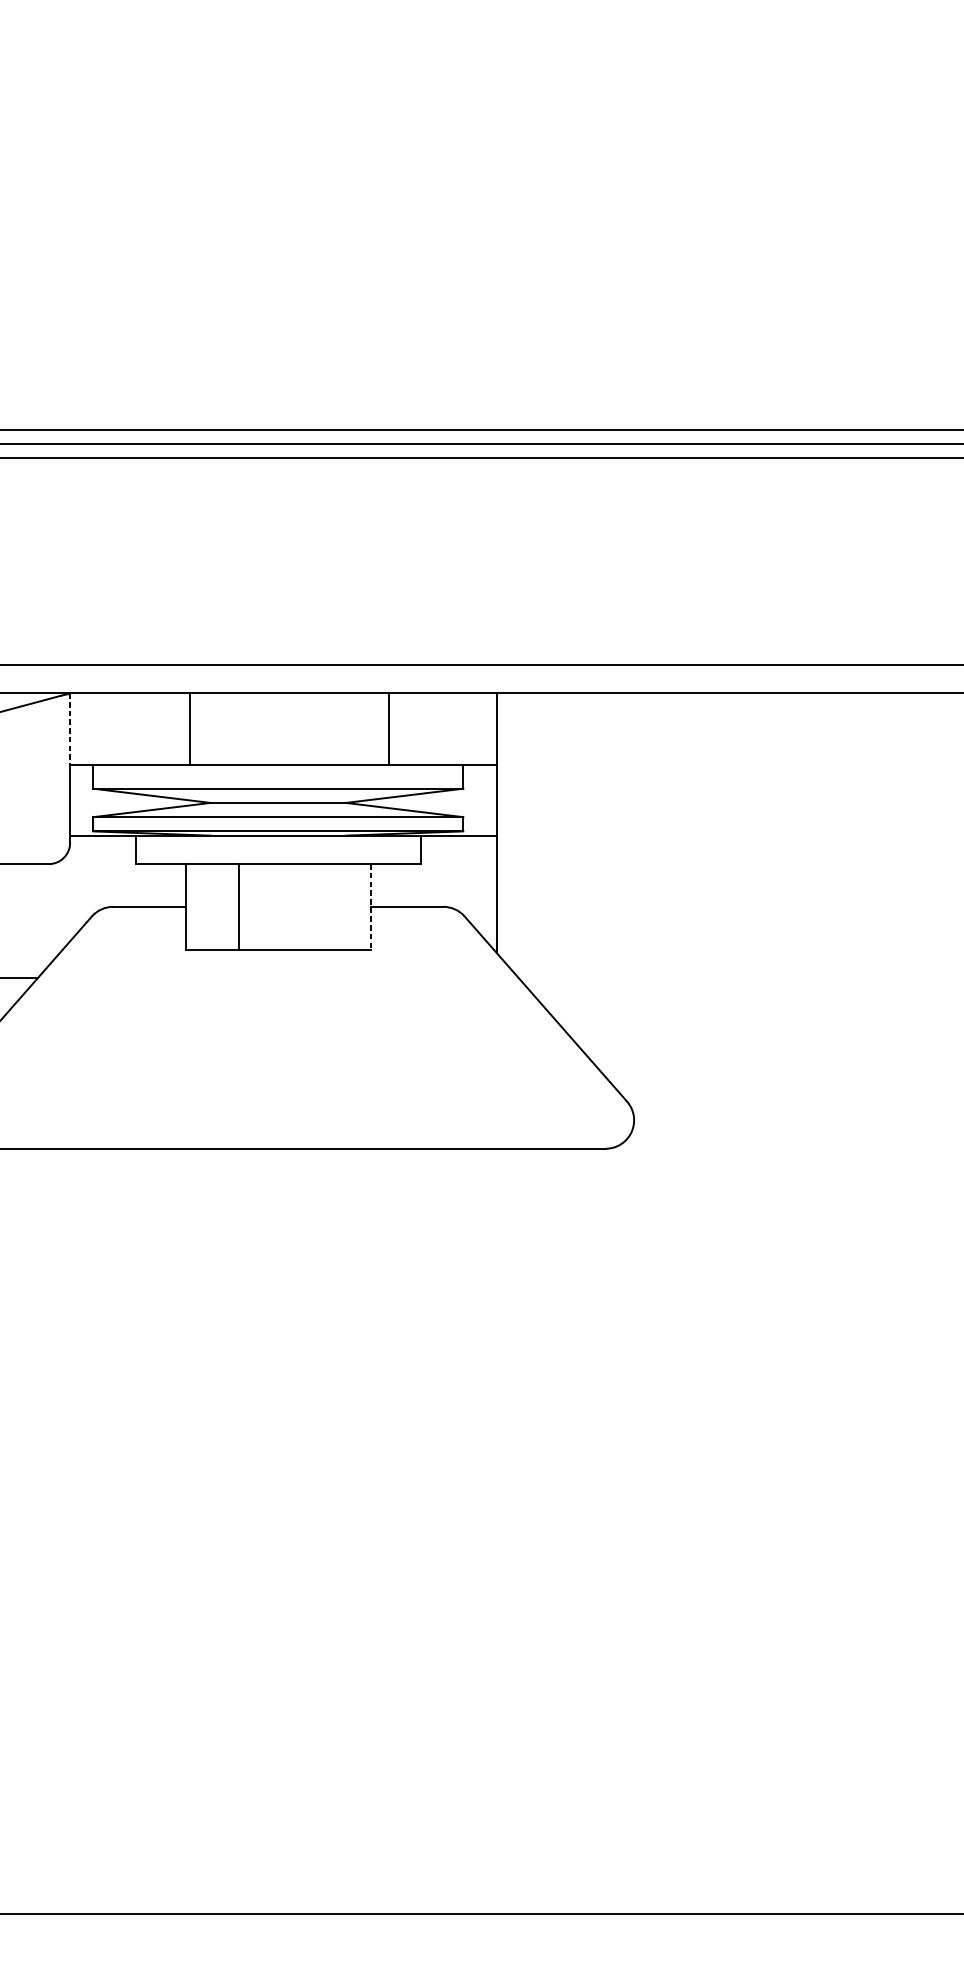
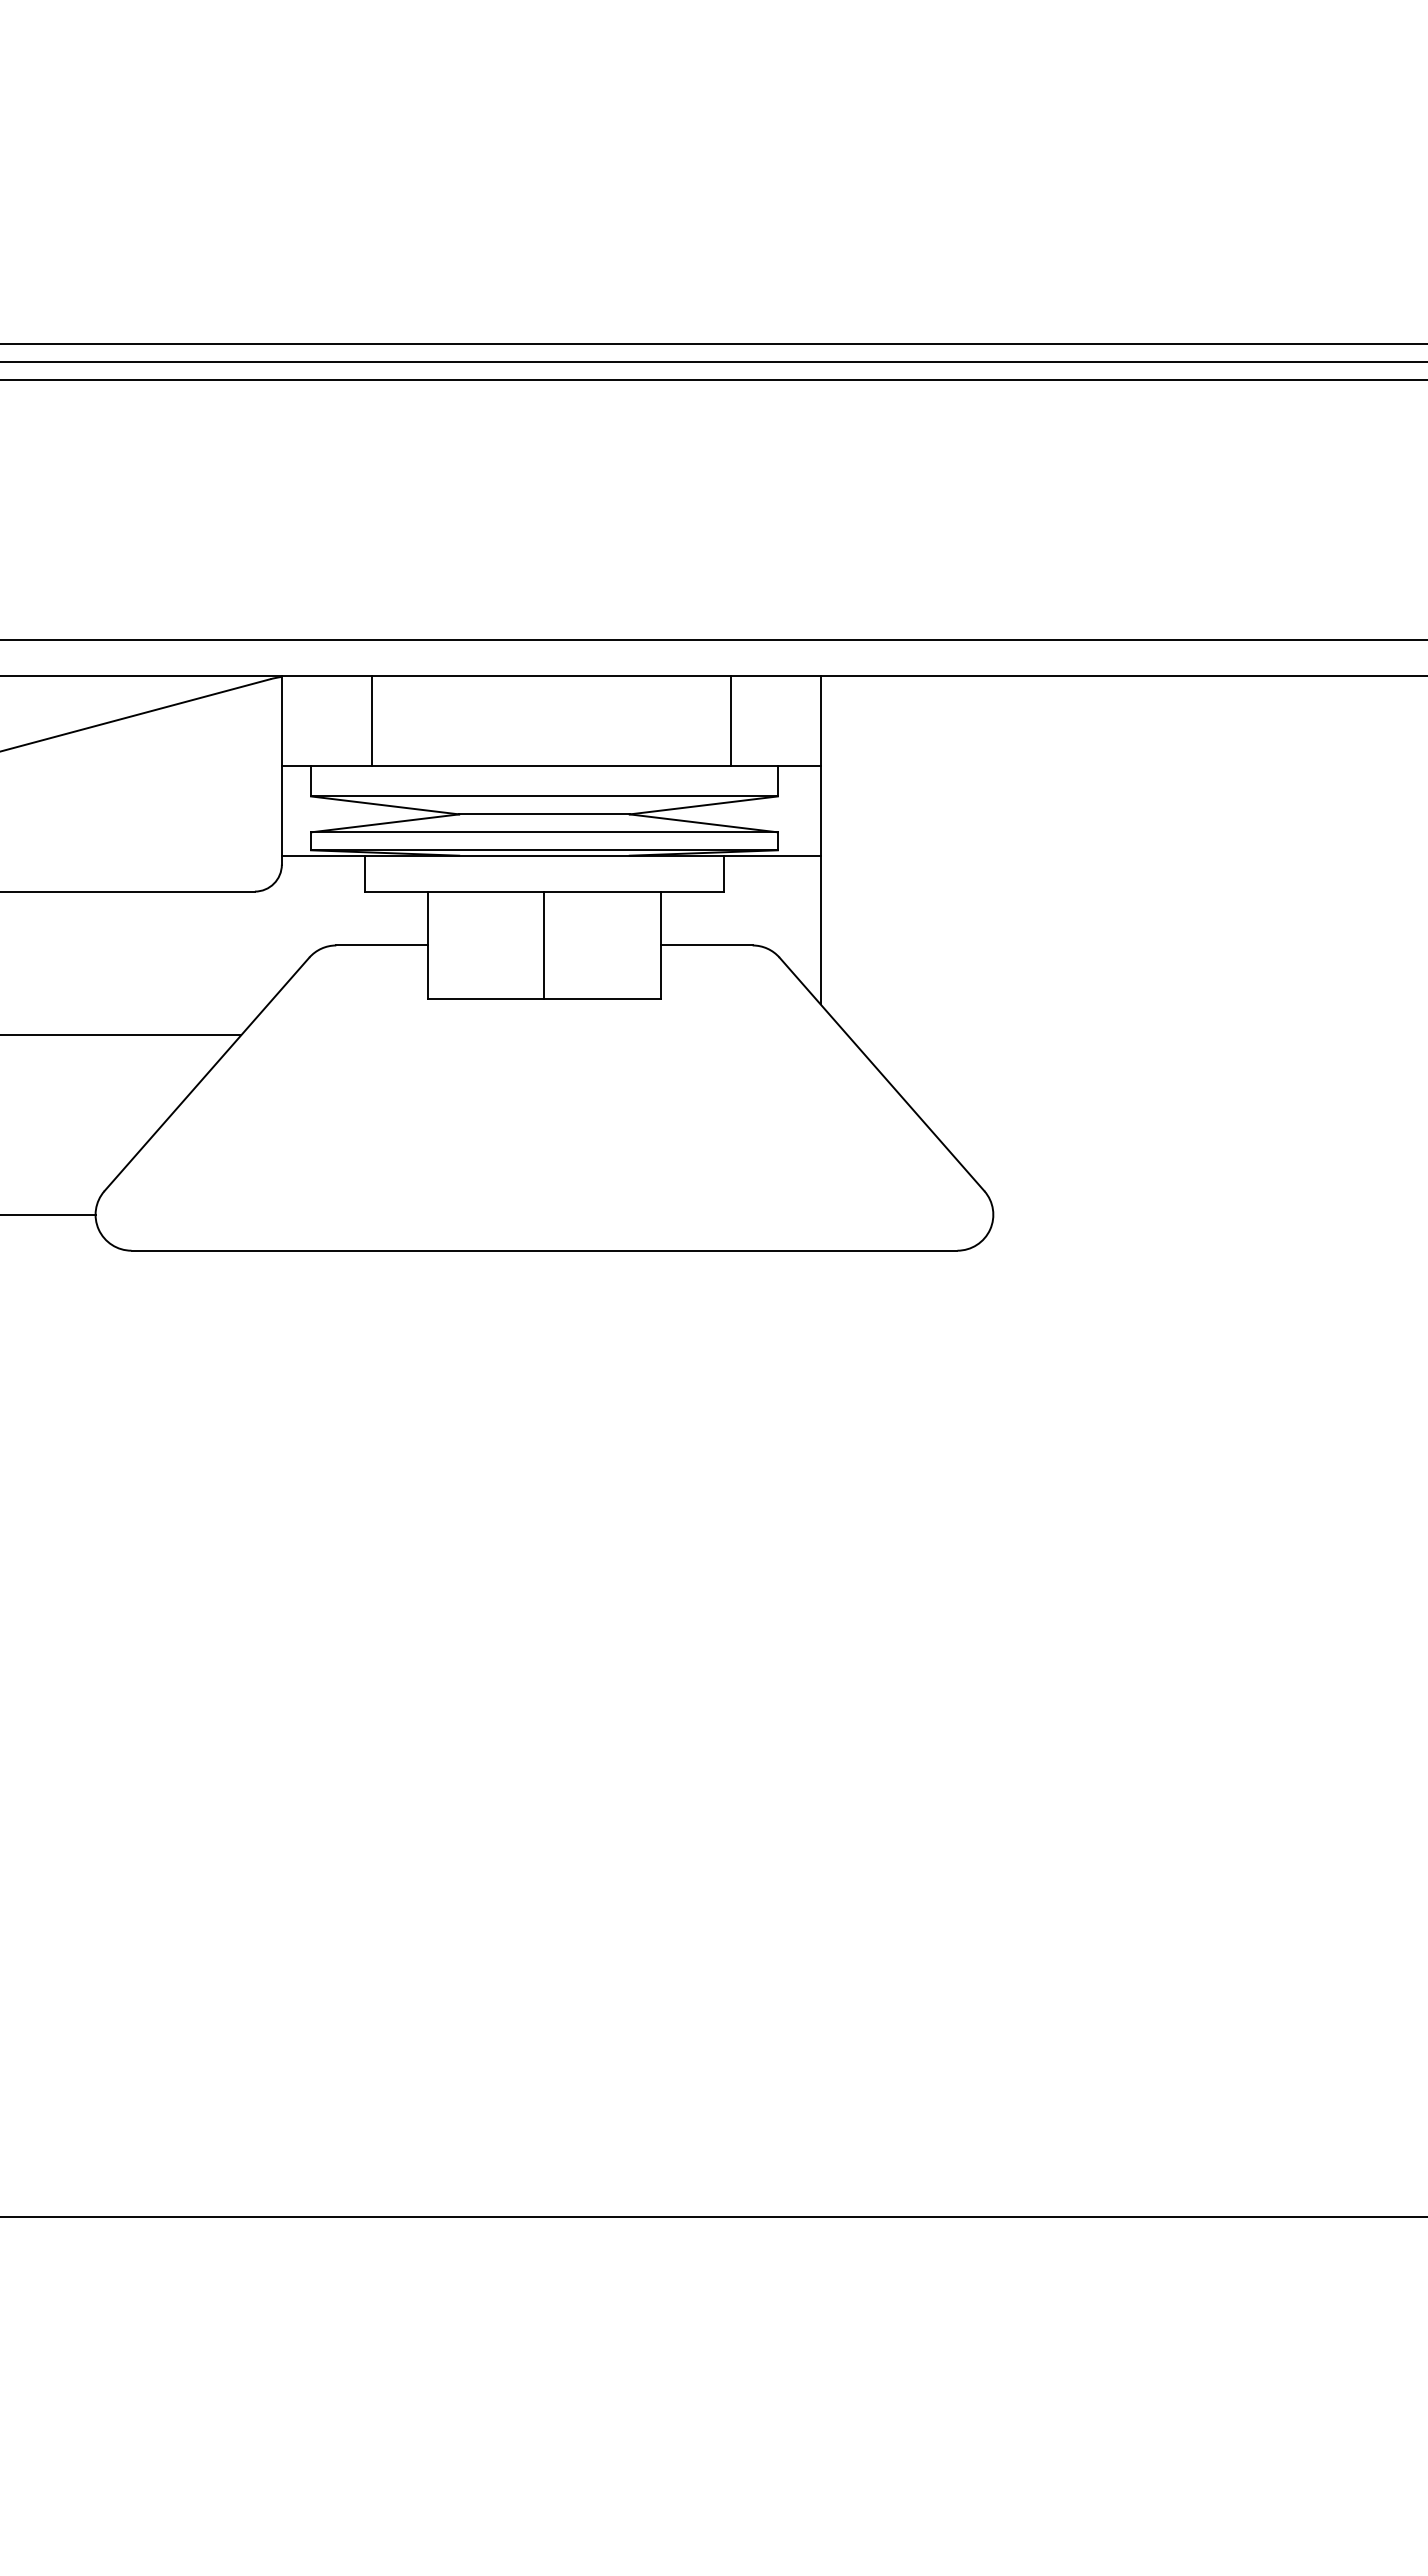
line: (190, 728) -> (371, 720), moved
line: (388, 728) -> (730, 720), moved
line: (69, 729) -> (281, 721), dashed -> solid
line: (239, 906) -> (544, 945), moved
line: (371, 906) -> (661, 945), dashed -> solid

